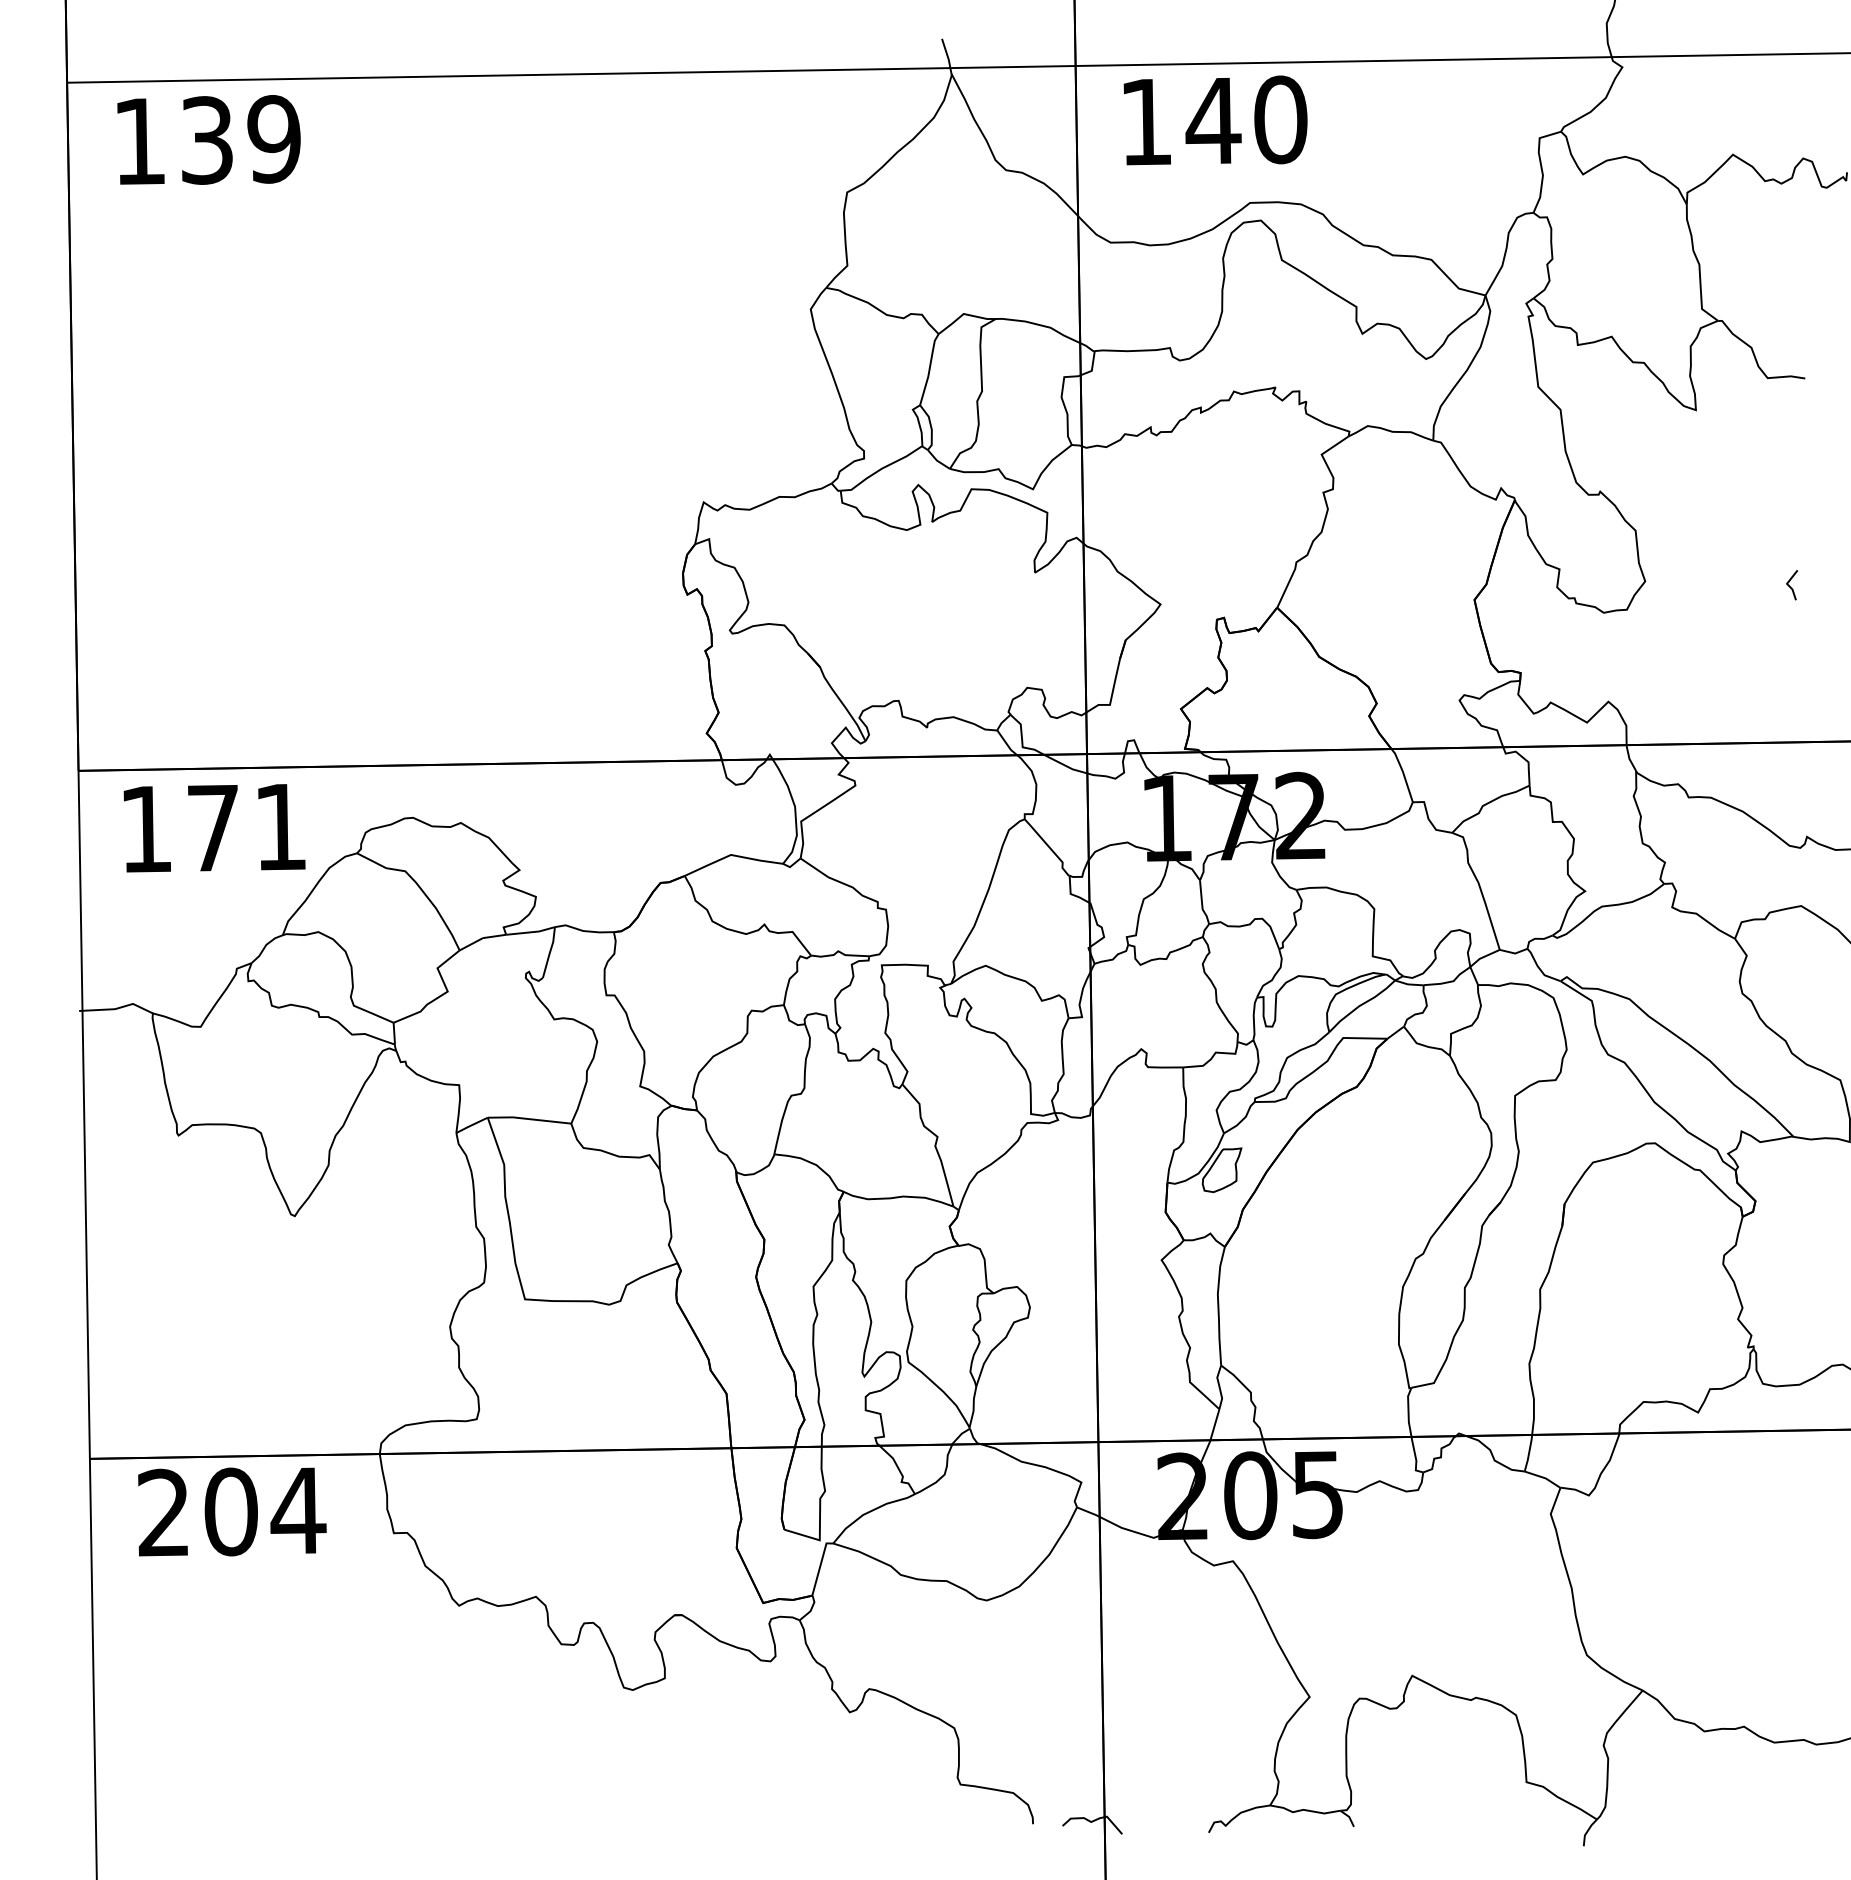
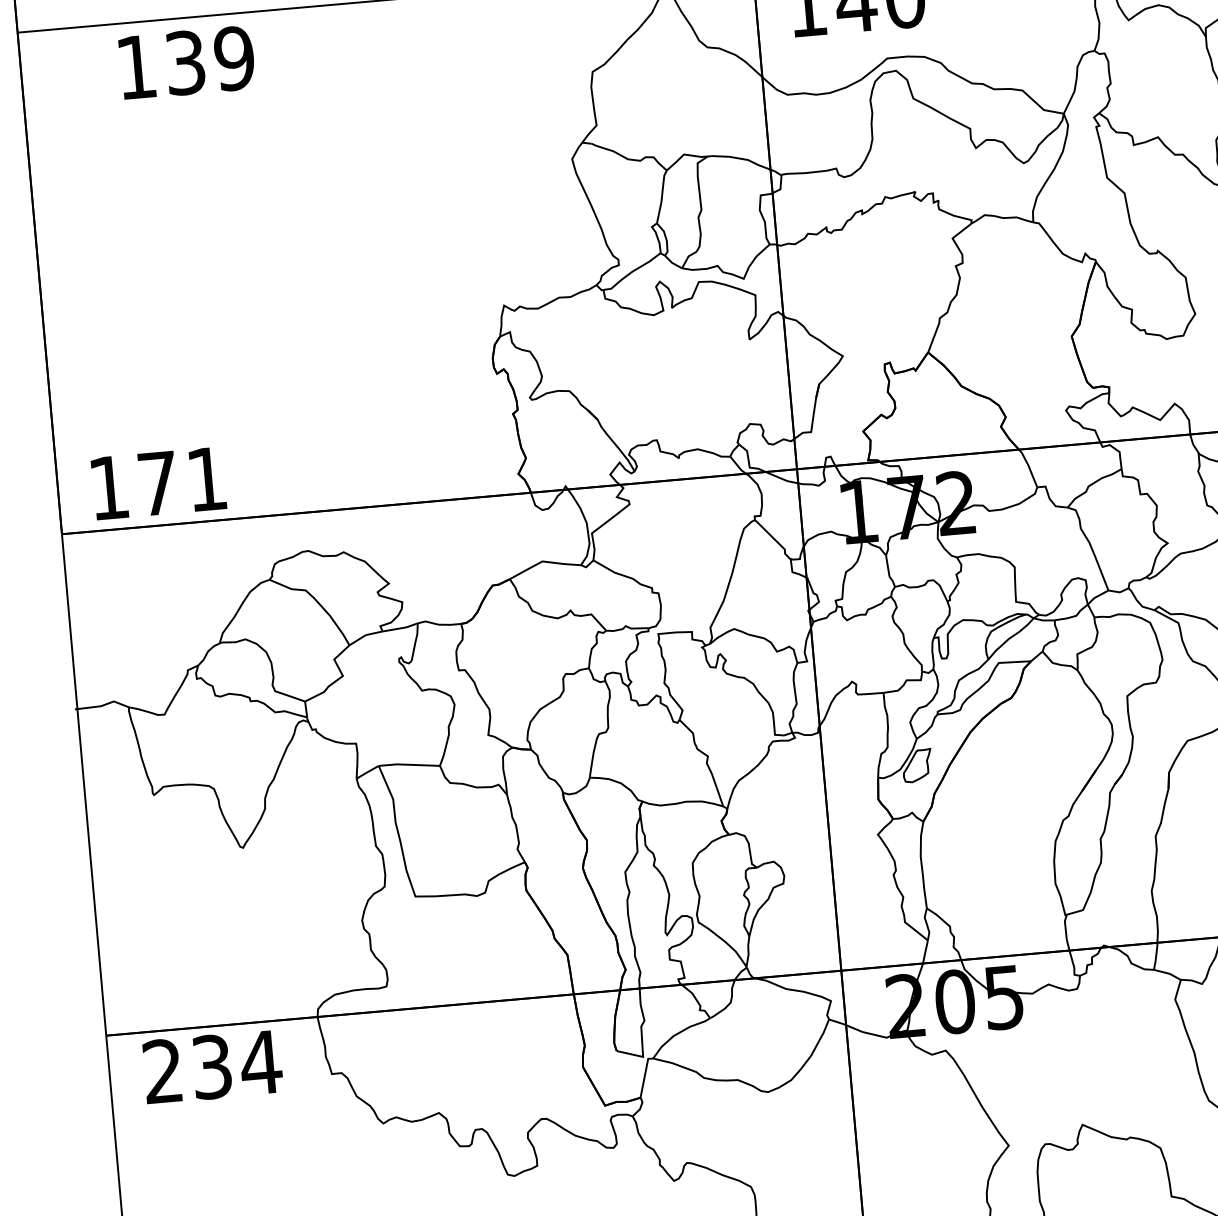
text: (208, 139) -> (186, 62), moved
text: (214, 828) -> (158, 483), moved
text: (230, 1511) -> (211, 1066), 204 -> 234

